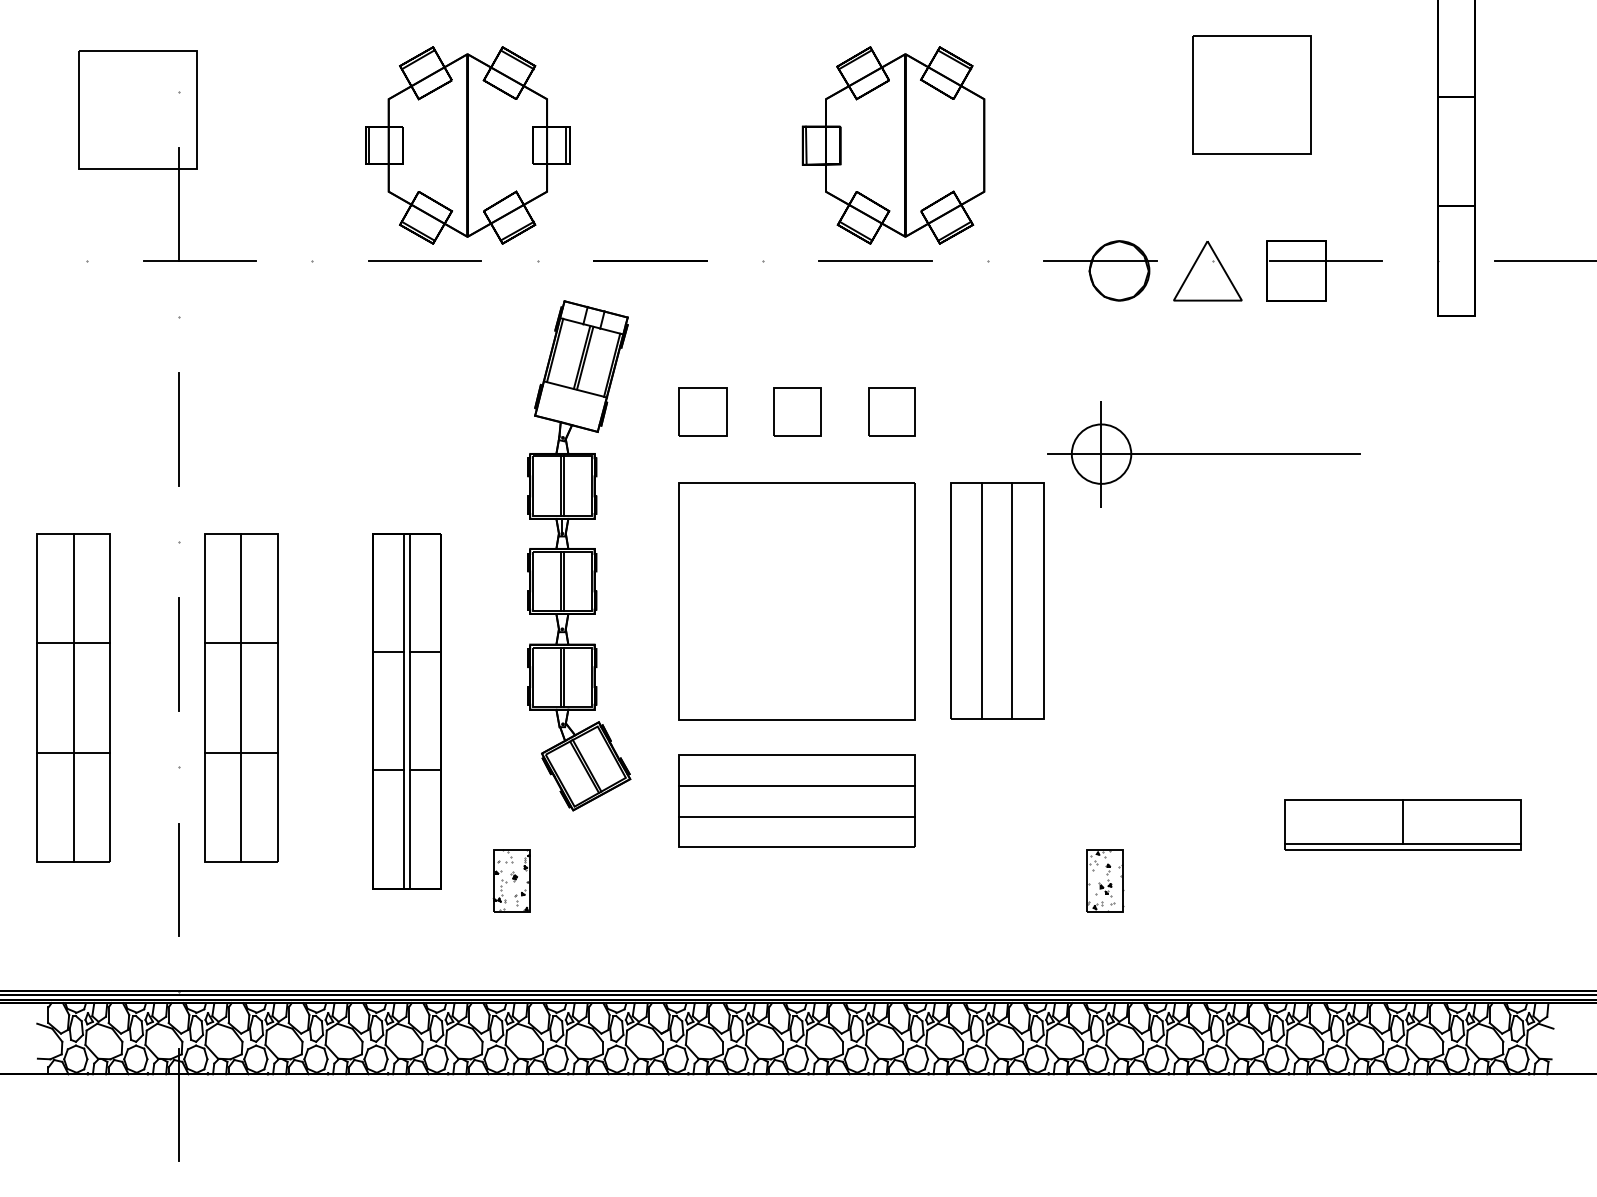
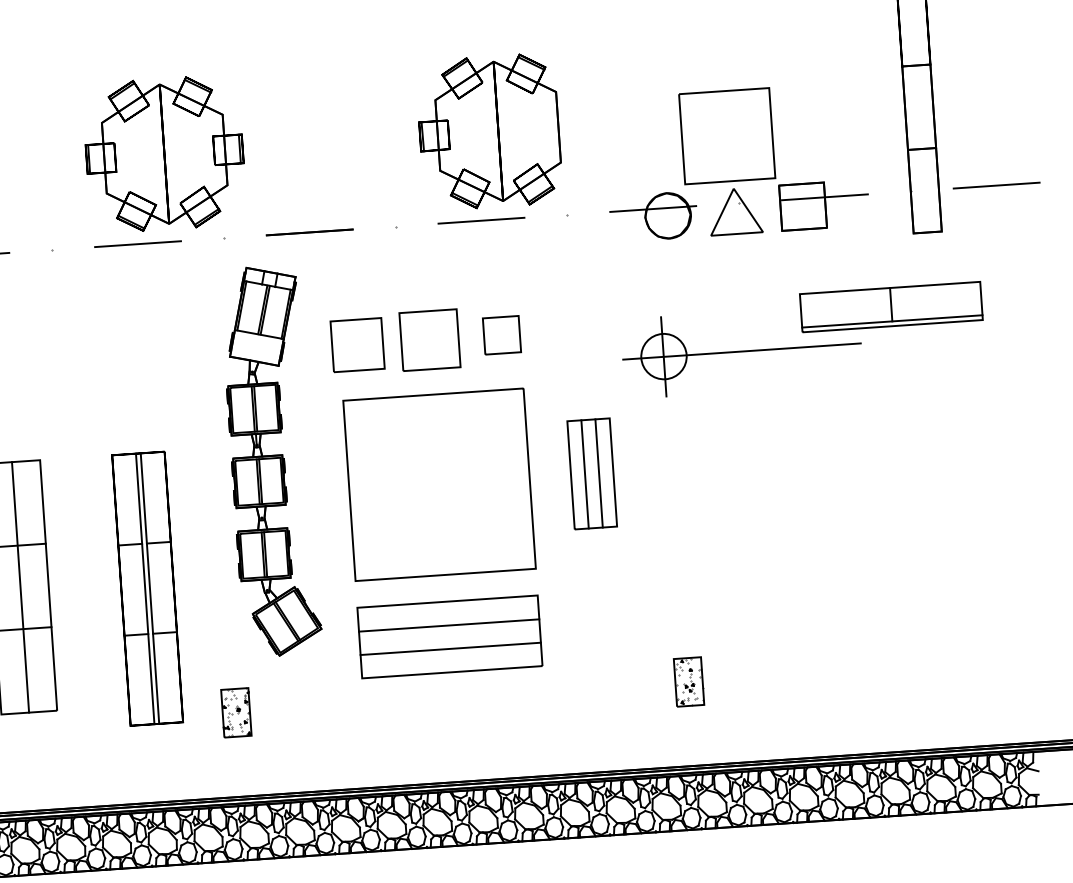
part: (1251, 94) -> (727, 135), moved
part: (702, 411) -> (357, 344), size x1.4
part: (797, 411) -> (429, 339), size x1.6
part: (997, 600) -> (592, 473), size x0.6
part: (1402, 824) -> (891, 306), moved

